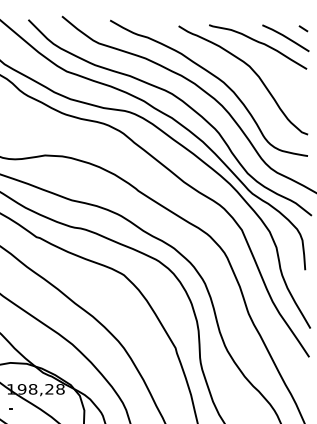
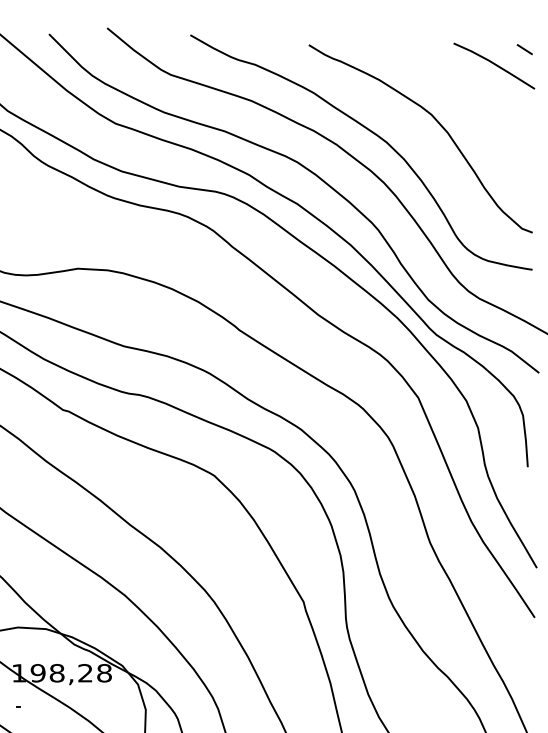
curve: (259, 43) -> (448, 75), removed

